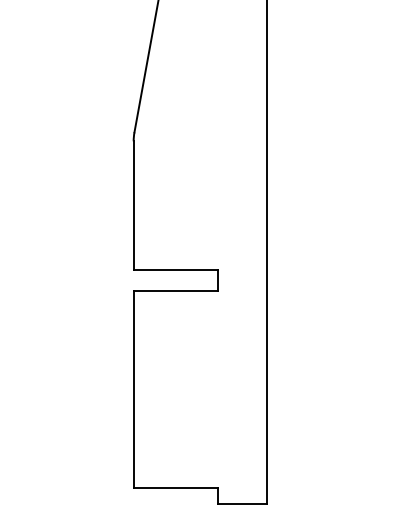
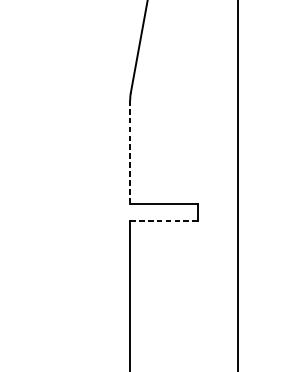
line: (133, 205) -> (130, 151), solid -> dashed
line: (175, 291) -> (164, 221), solid -> dashed

